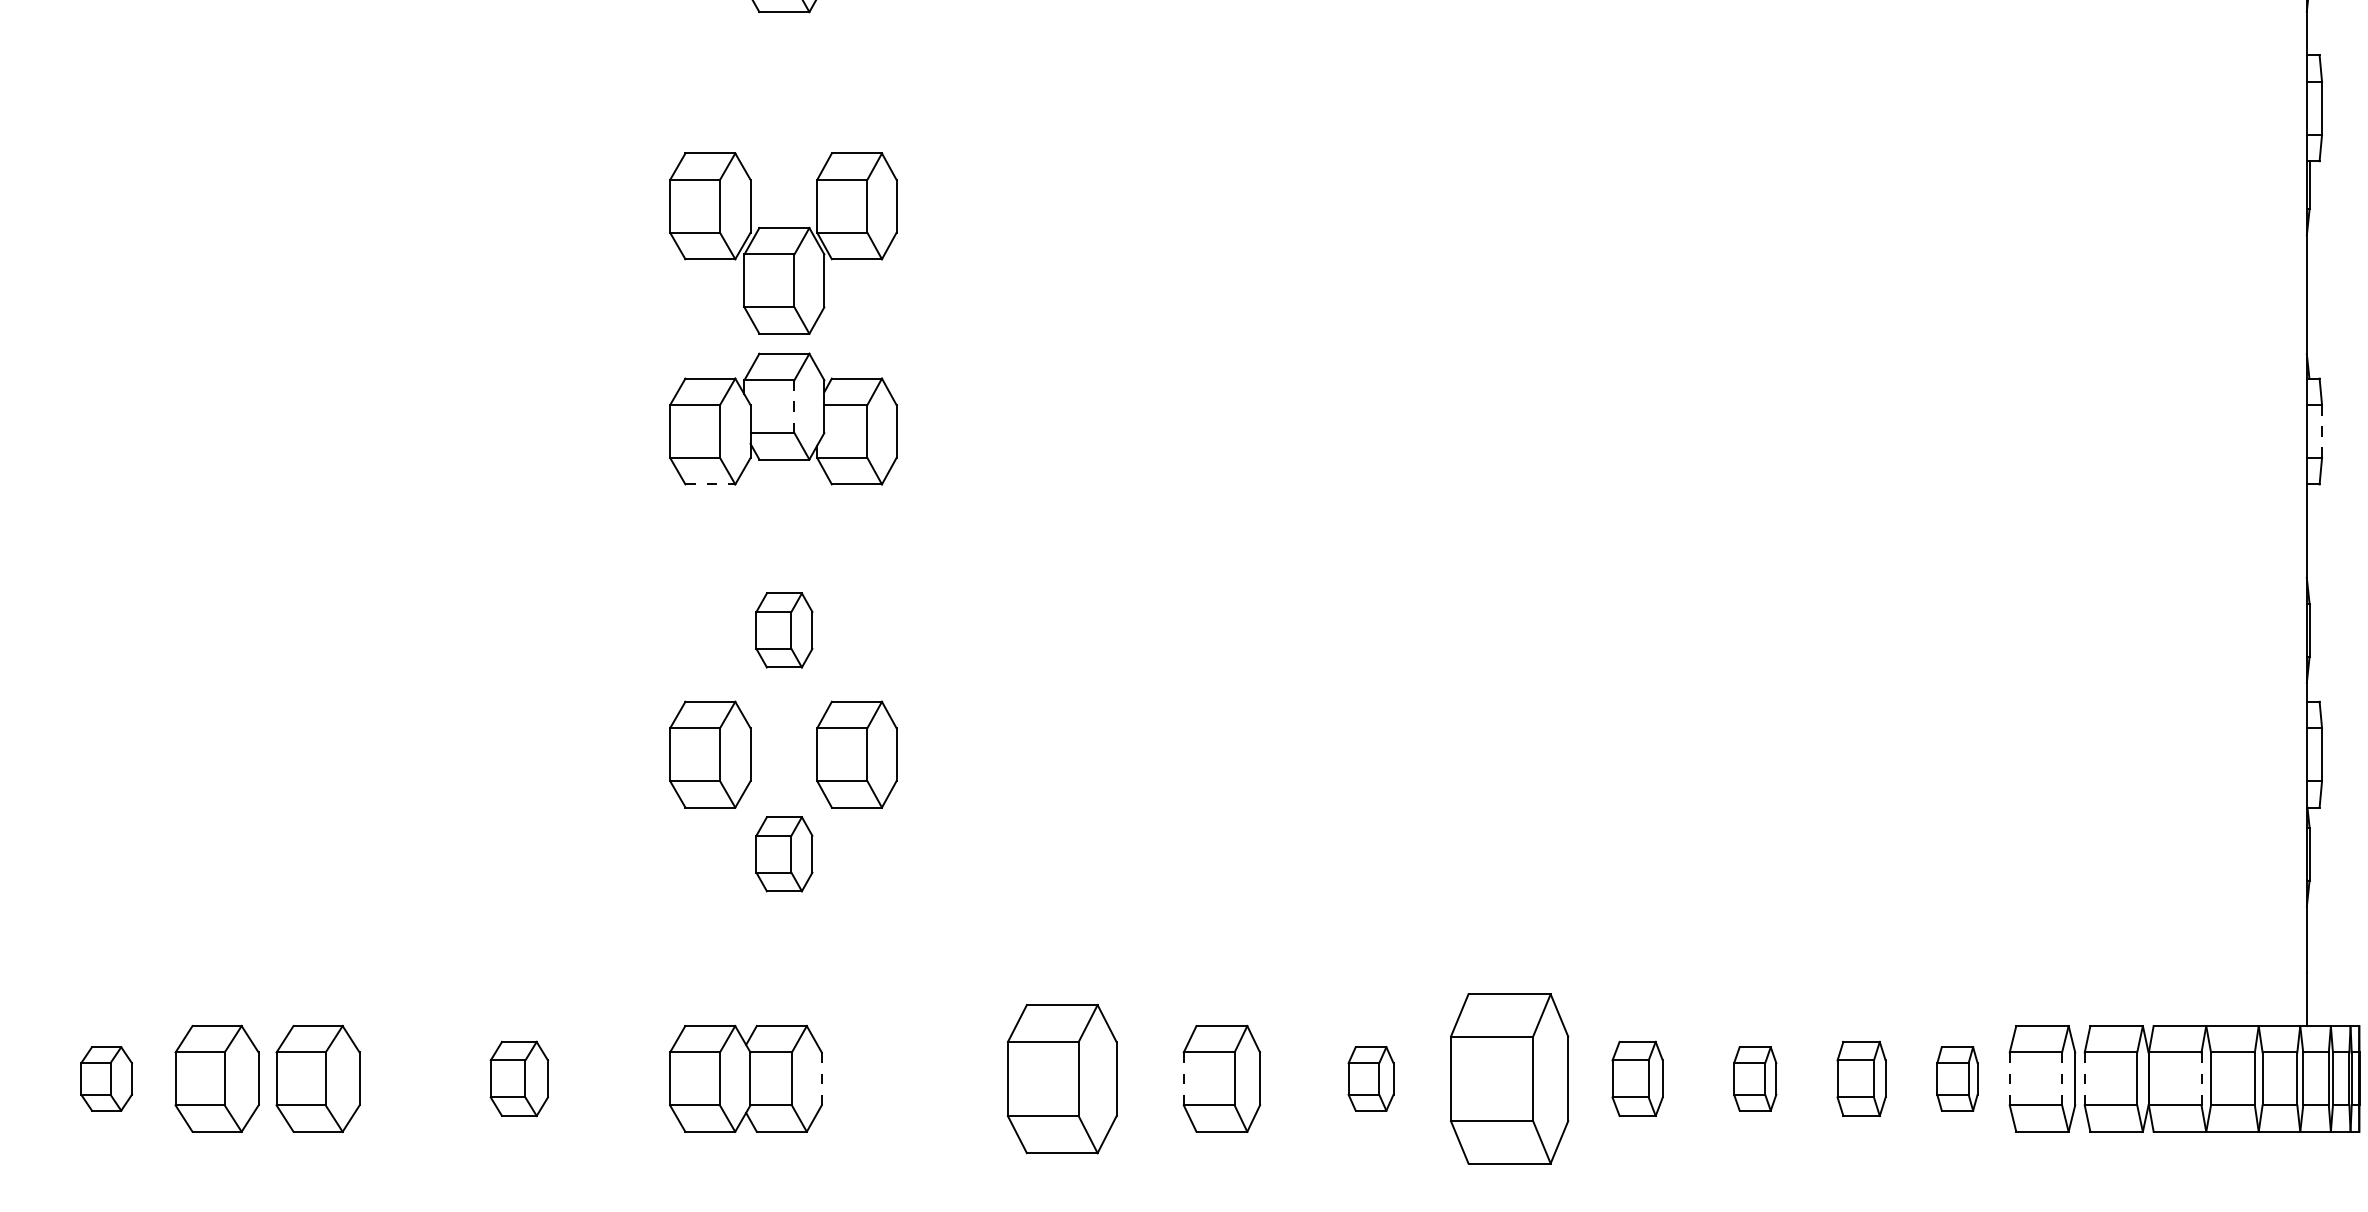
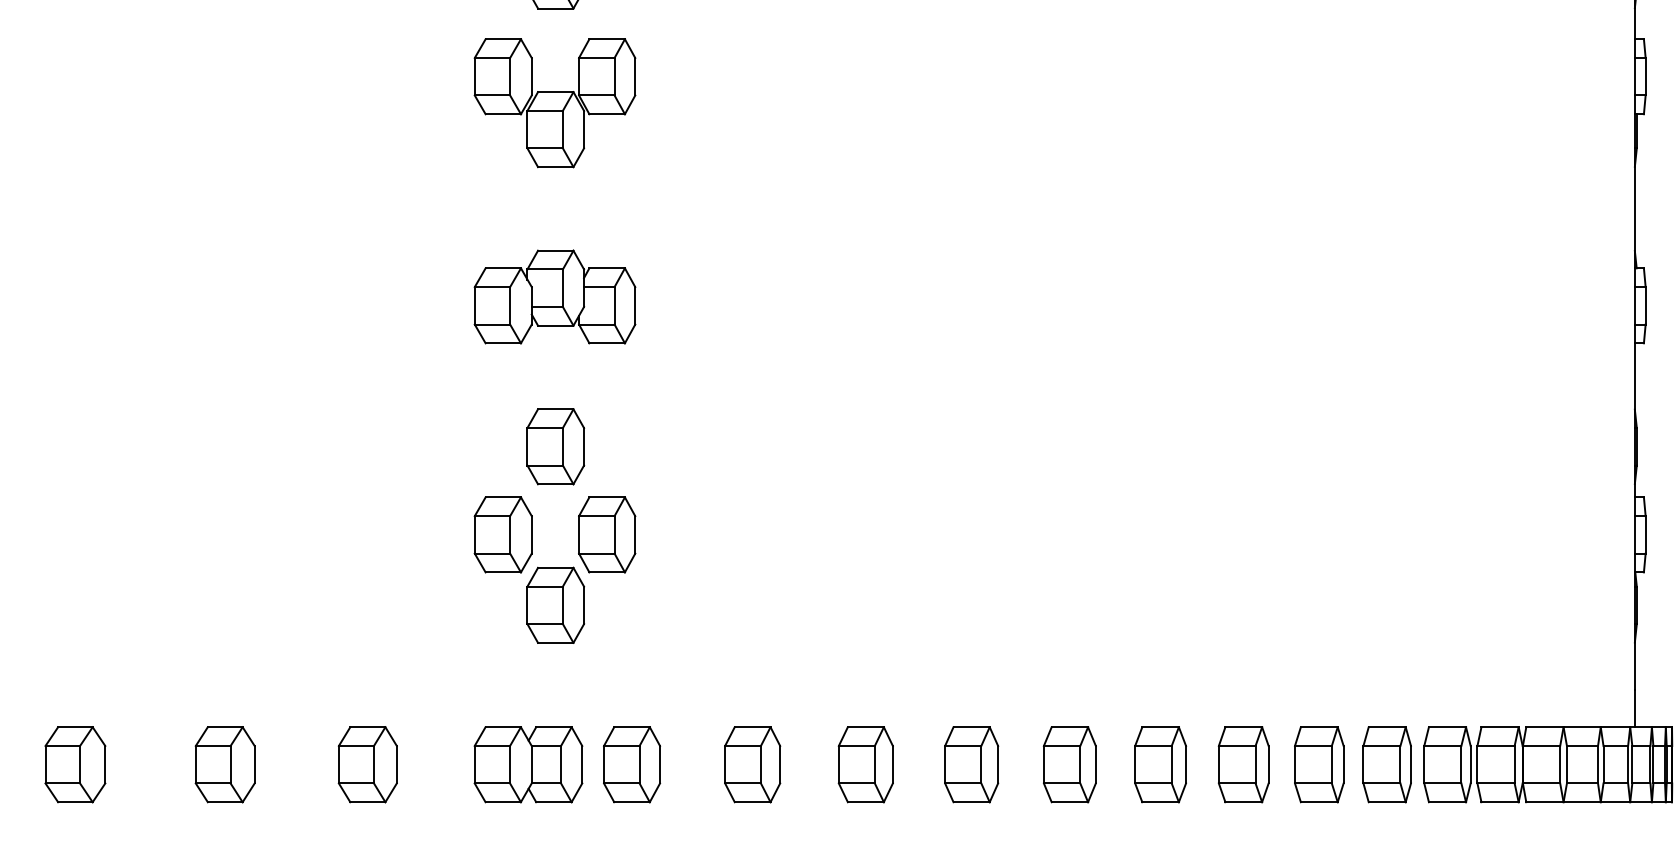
part: (783, 243) -> (555, 103), moved
line: (794, 407) -> (562, 288), dashed -> solid
line: (2322, 432) -> (1645, 306), dashed -> solid
line: (710, 484) -> (503, 343), dashed -> solid
part: (784, 630) -> (555, 446), size x1.43
part: (784, 854) -> (555, 605), size x1.43
part: (106, 1078) -> (75, 764), size x1.67
part: (216, 1078) -> (153, 764), removed
part: (519, 1078) -> (368, 764), size x1.43
line: (821, 1078) -> (582, 764), dashed -> solid
part: (891, 1078) -> (631, 764), added
part: (1061, 1078) -> (752, 764), size x0.71
line: (1183, 1078) -> (838, 764), dashed -> solid
part: (1370, 1078) -> (971, 764), size x1.67
part: (1509, 1078) -> (1069, 764), size x0.62
part: (1637, 1078) -> (1160, 764), size x1.43
part: (1755, 1078) -> (1244, 764), size x1.67
part: (1861, 1078) -> (1319, 764), size x1.43
part: (1957, 1078) -> (1387, 764), size x1.67
line: (2009, 1078) -> (1424, 764), dashed -> solid
line: (2084, 1078) -> (1477, 764), dashed -> solid
line: (2062, 1079) -> (1461, 765), dashed -> solid
line: (2201, 1079) -> (1560, 765), dashed -> solid

